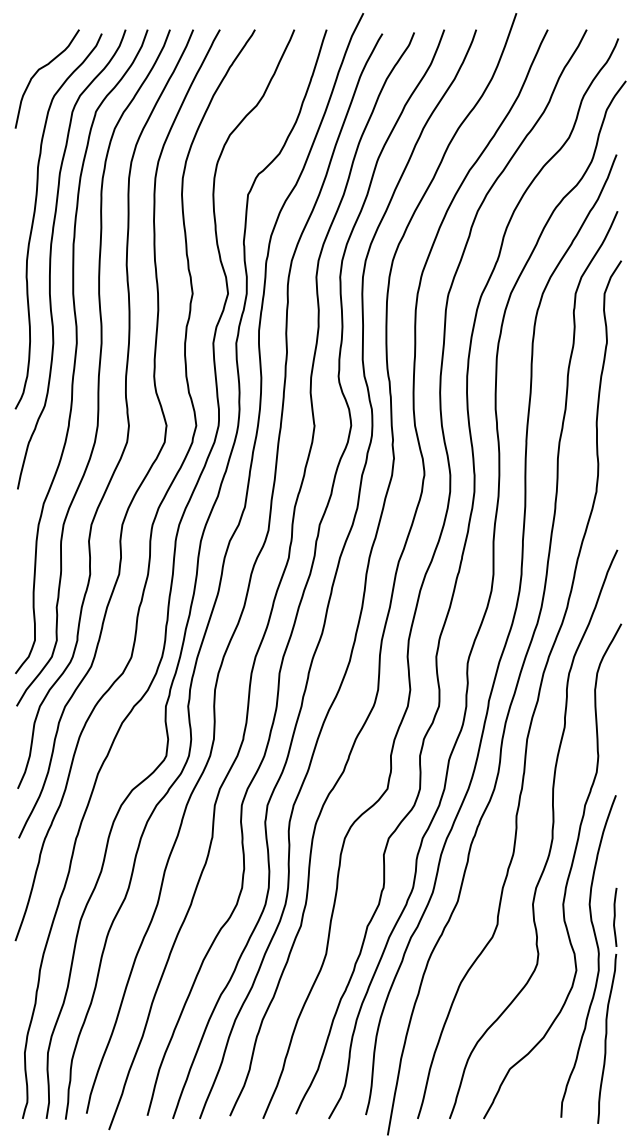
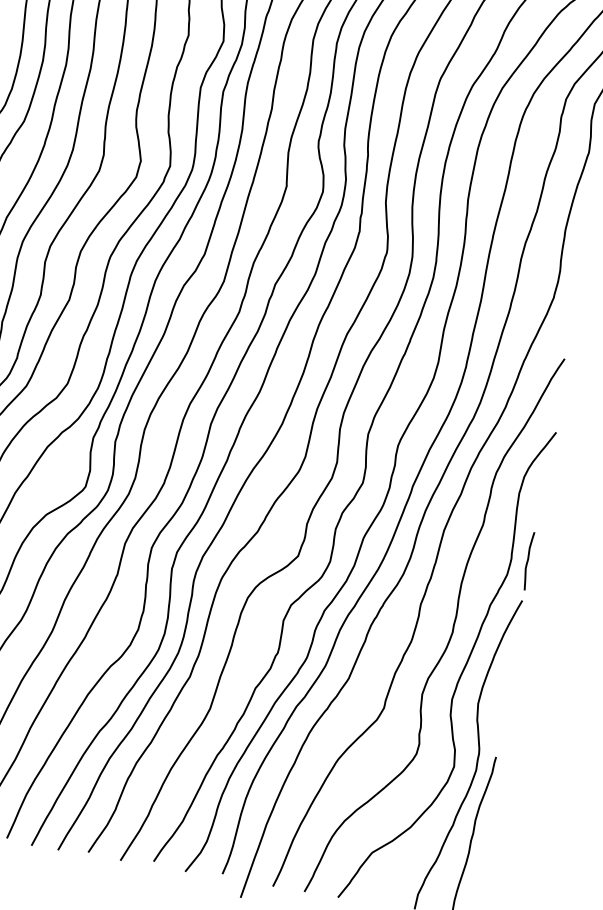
curve: (615, 916) -> (528, 560), moved

